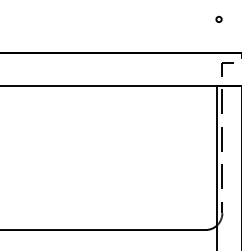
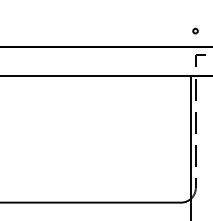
circle: (218, 18) -> (195, 30), moved

